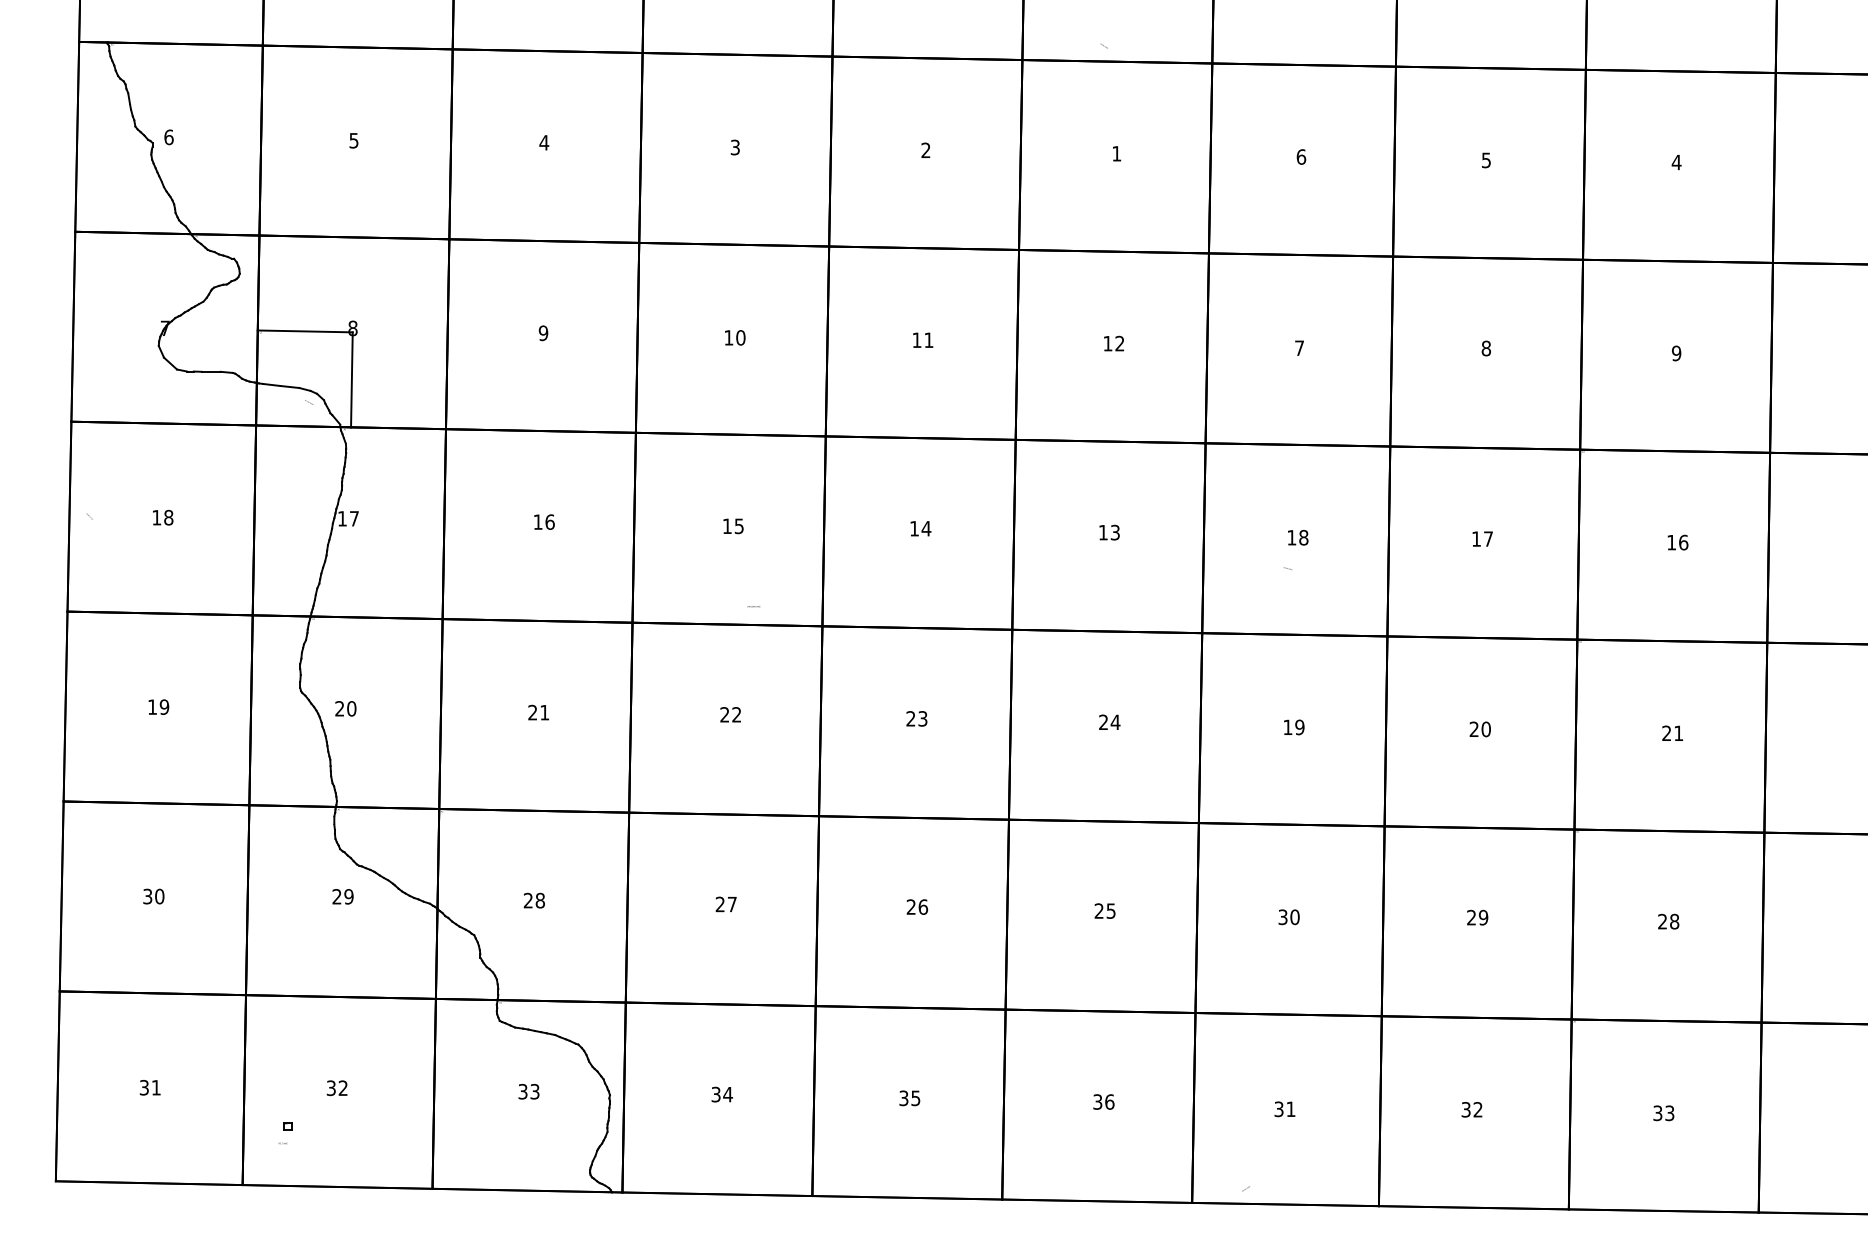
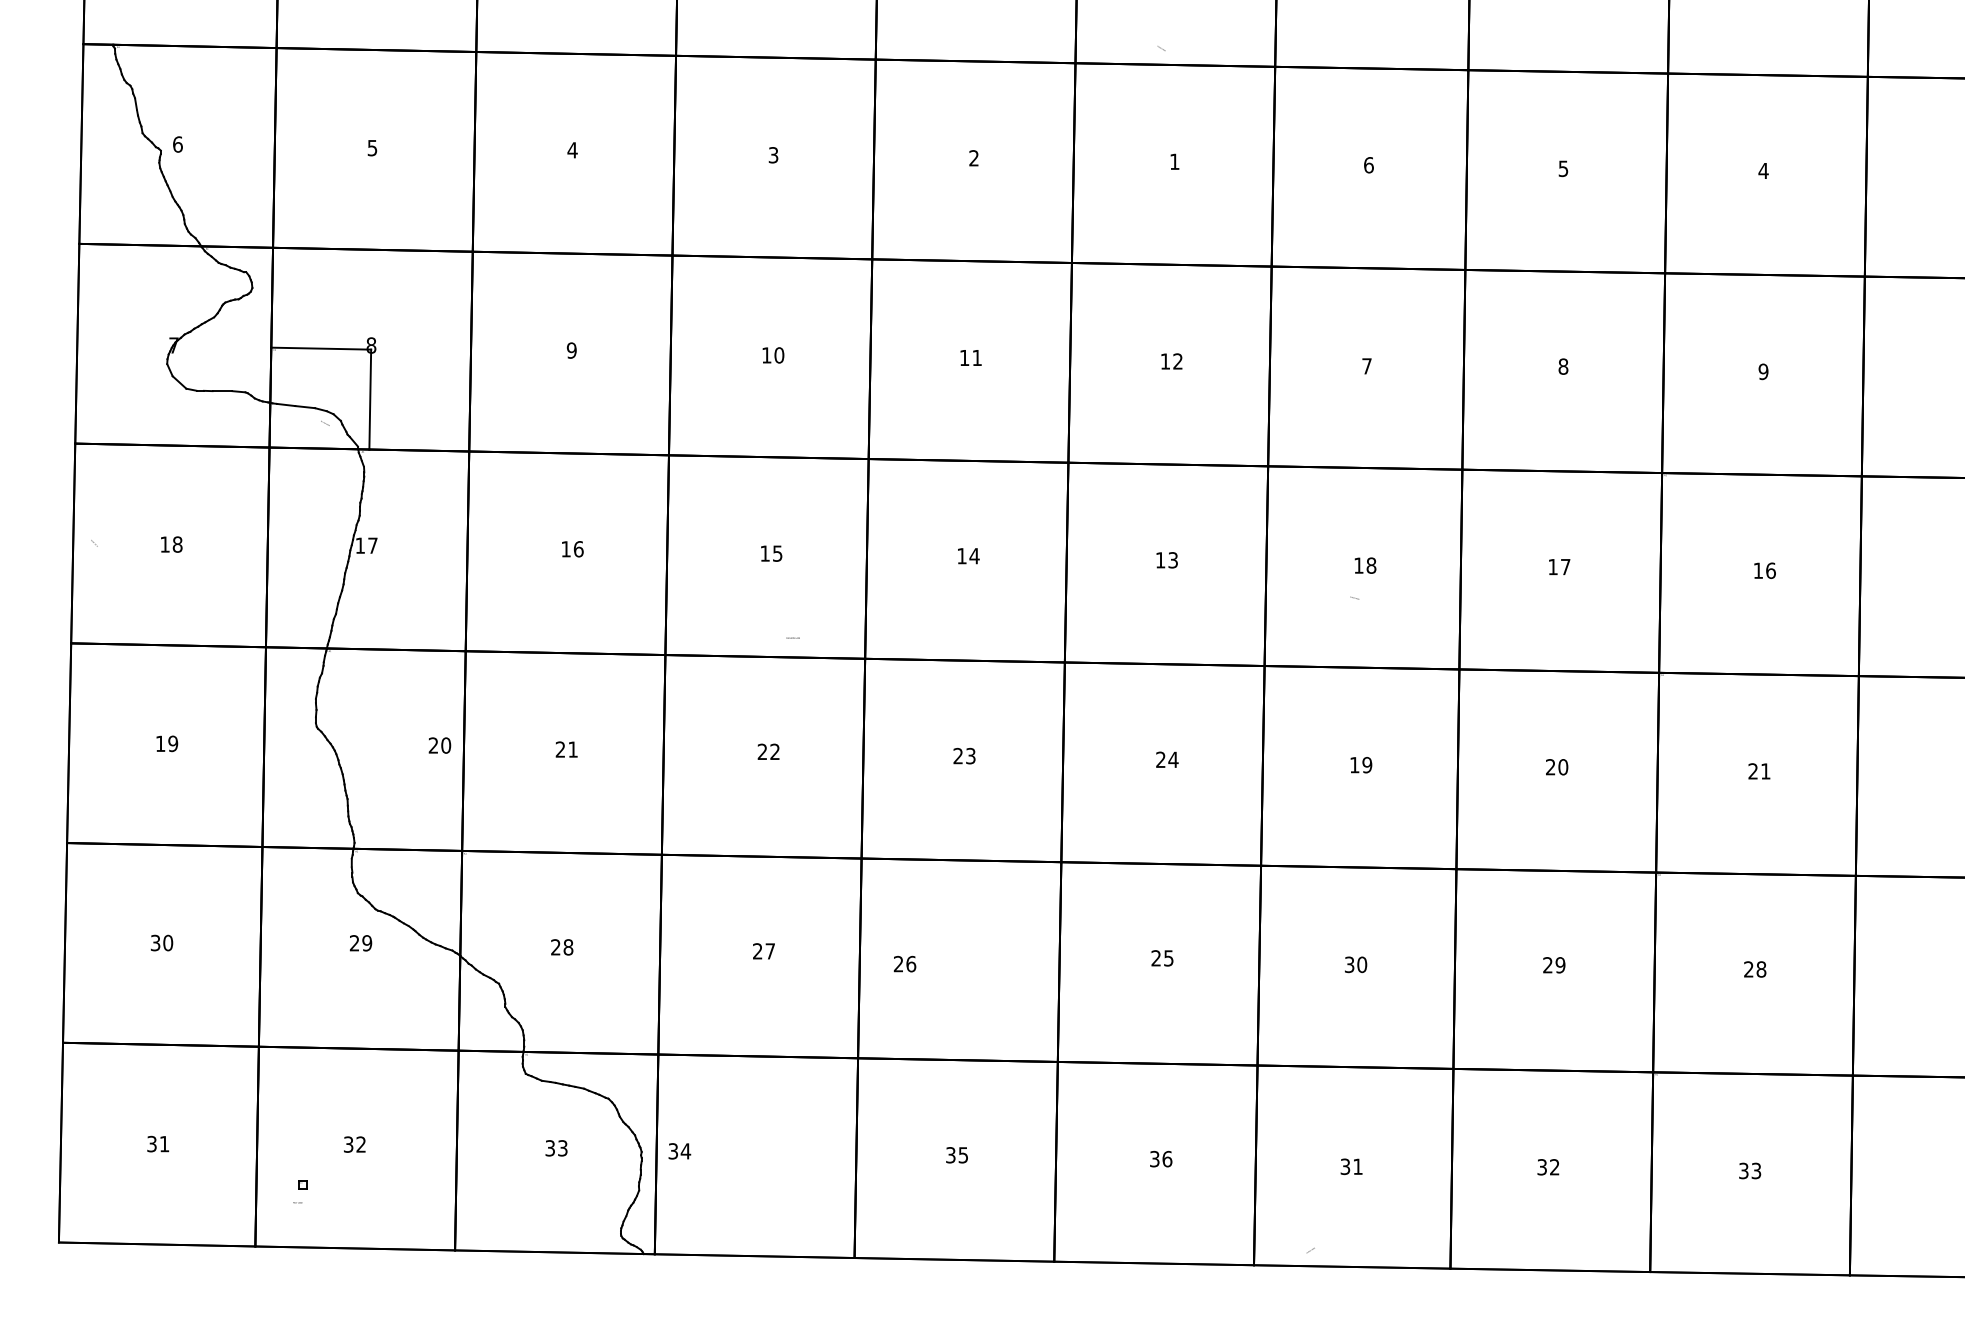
text: (345, 708) -> (439, 745), moved
text: (916, 906) -> (904, 963), moved
text: (721, 1094) -> (679, 1151), moved

